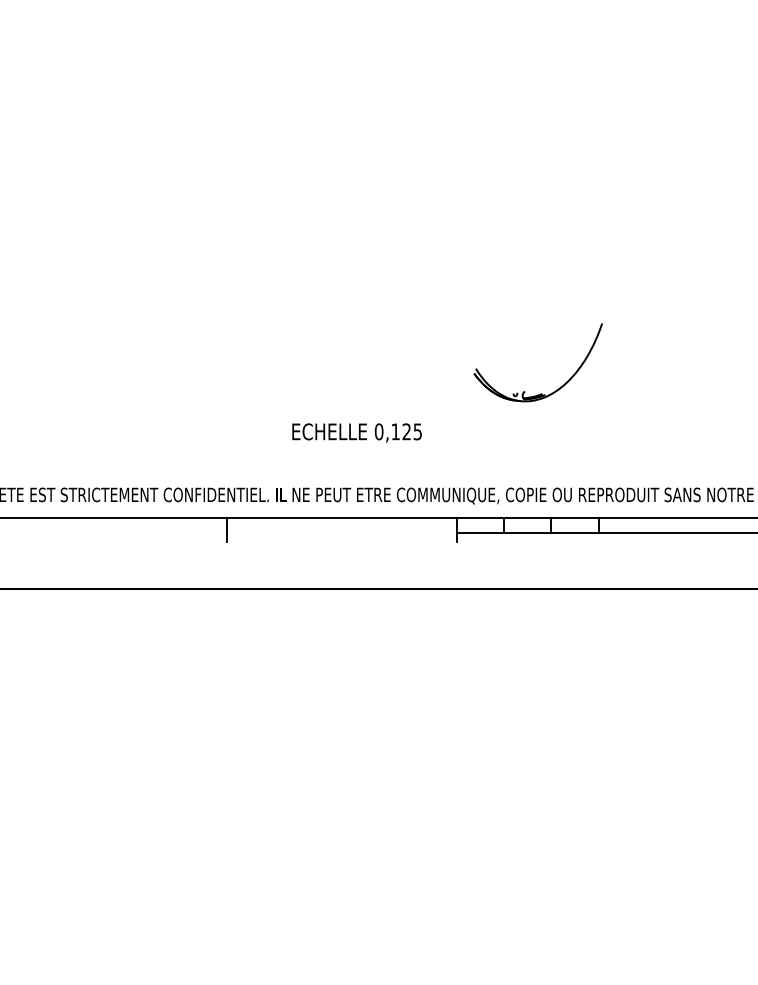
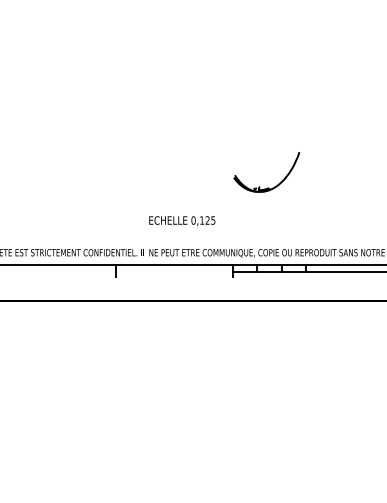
part: (539, 392) -> (267, 187), moved

